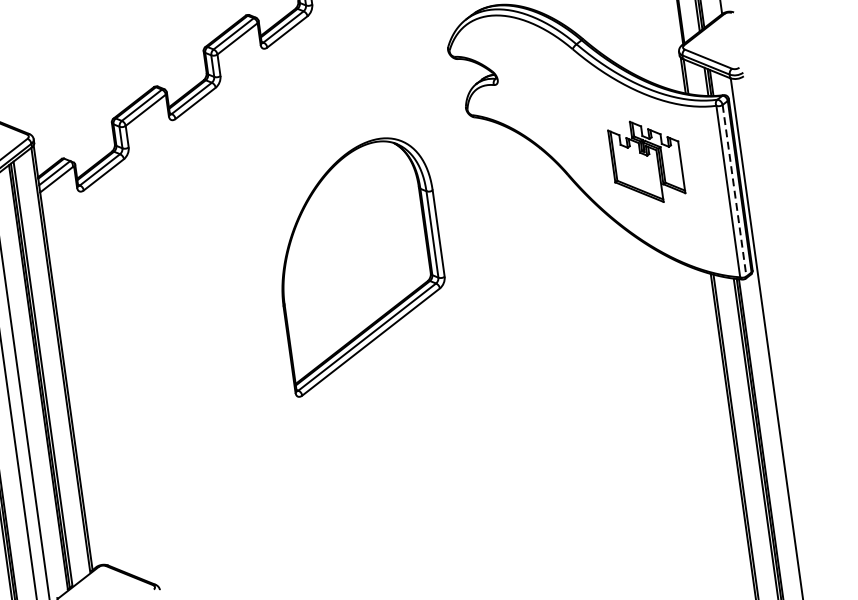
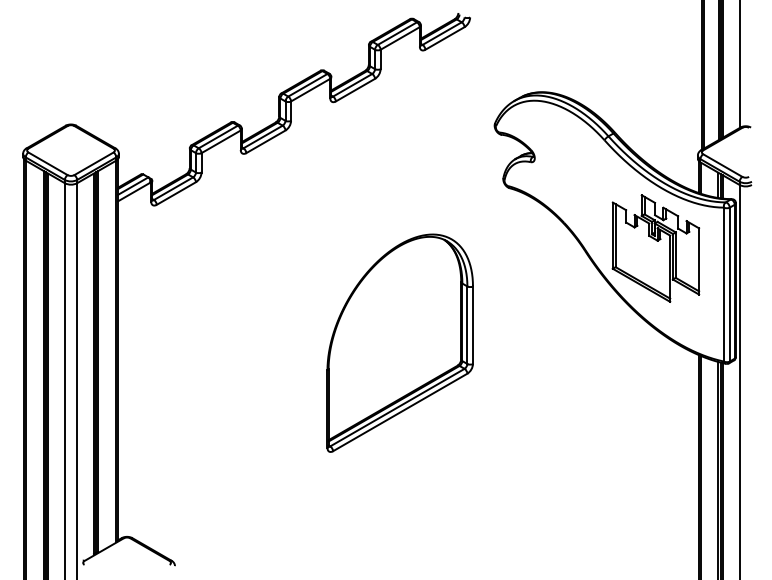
part: (646, 161) -> (655, 248), size x1.43
line: (734, 190) -> (729, 284), dashed -> solid
part: (359, 264) -> (399, 342), moved

